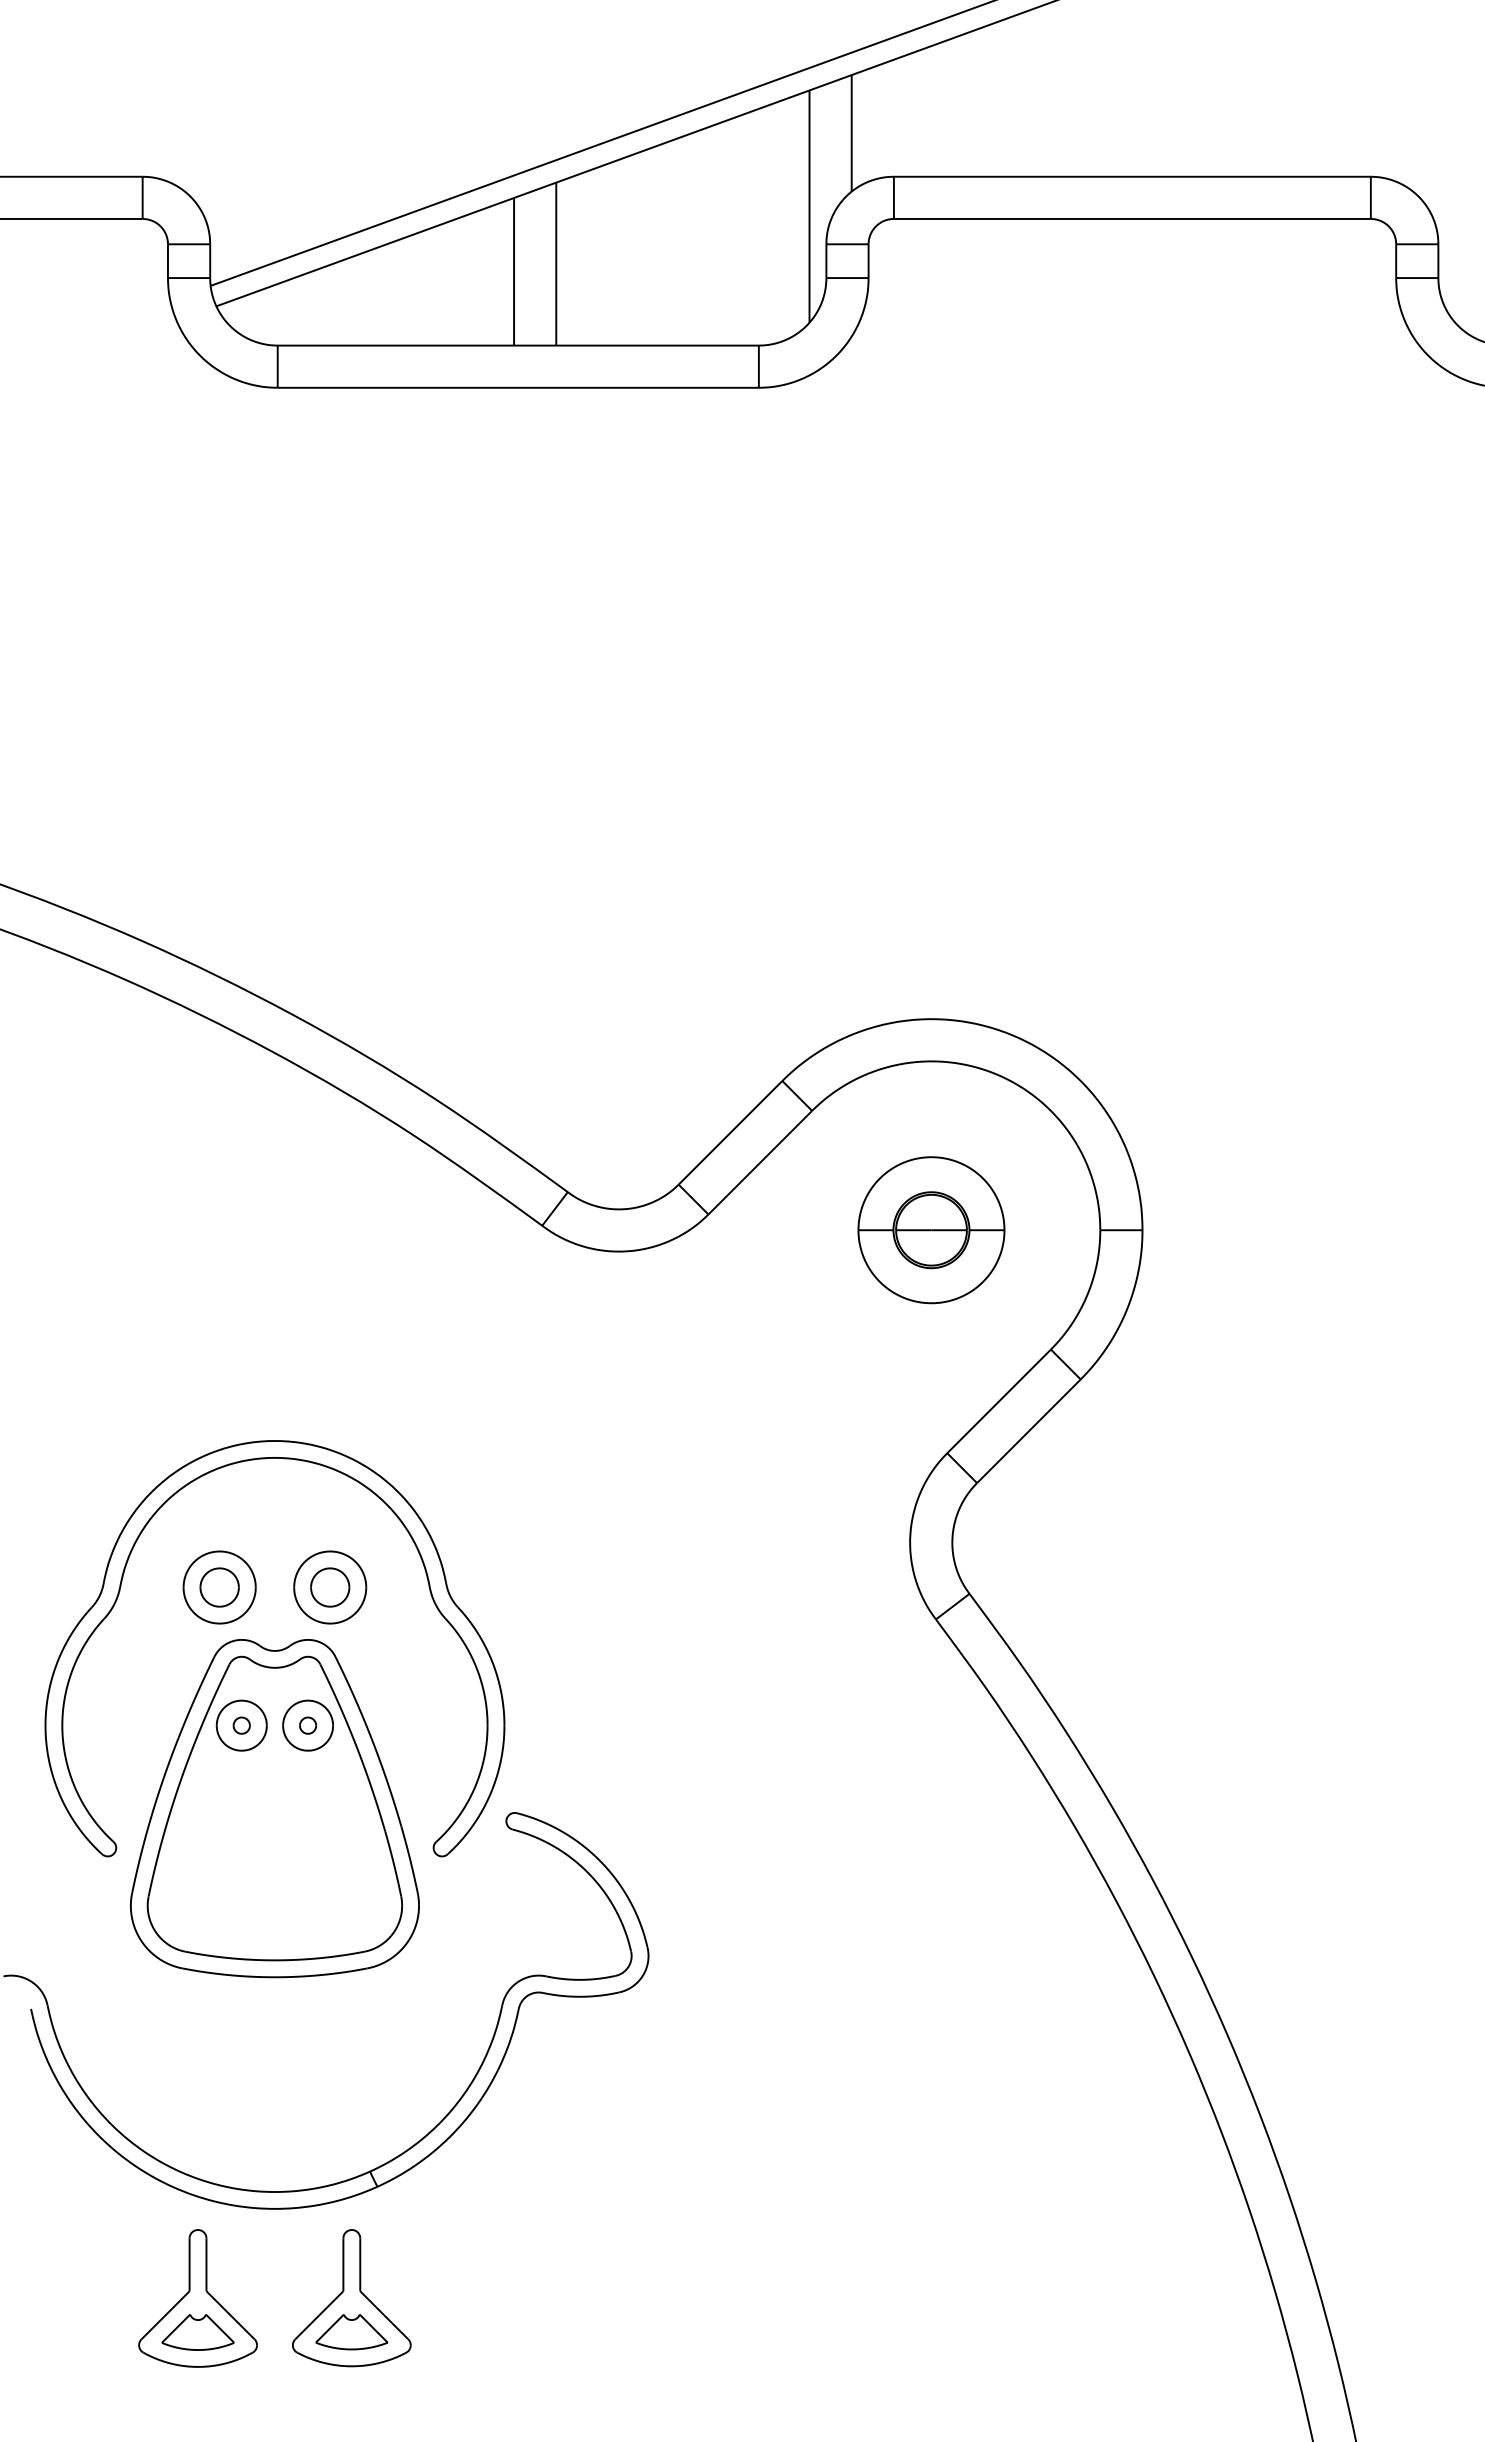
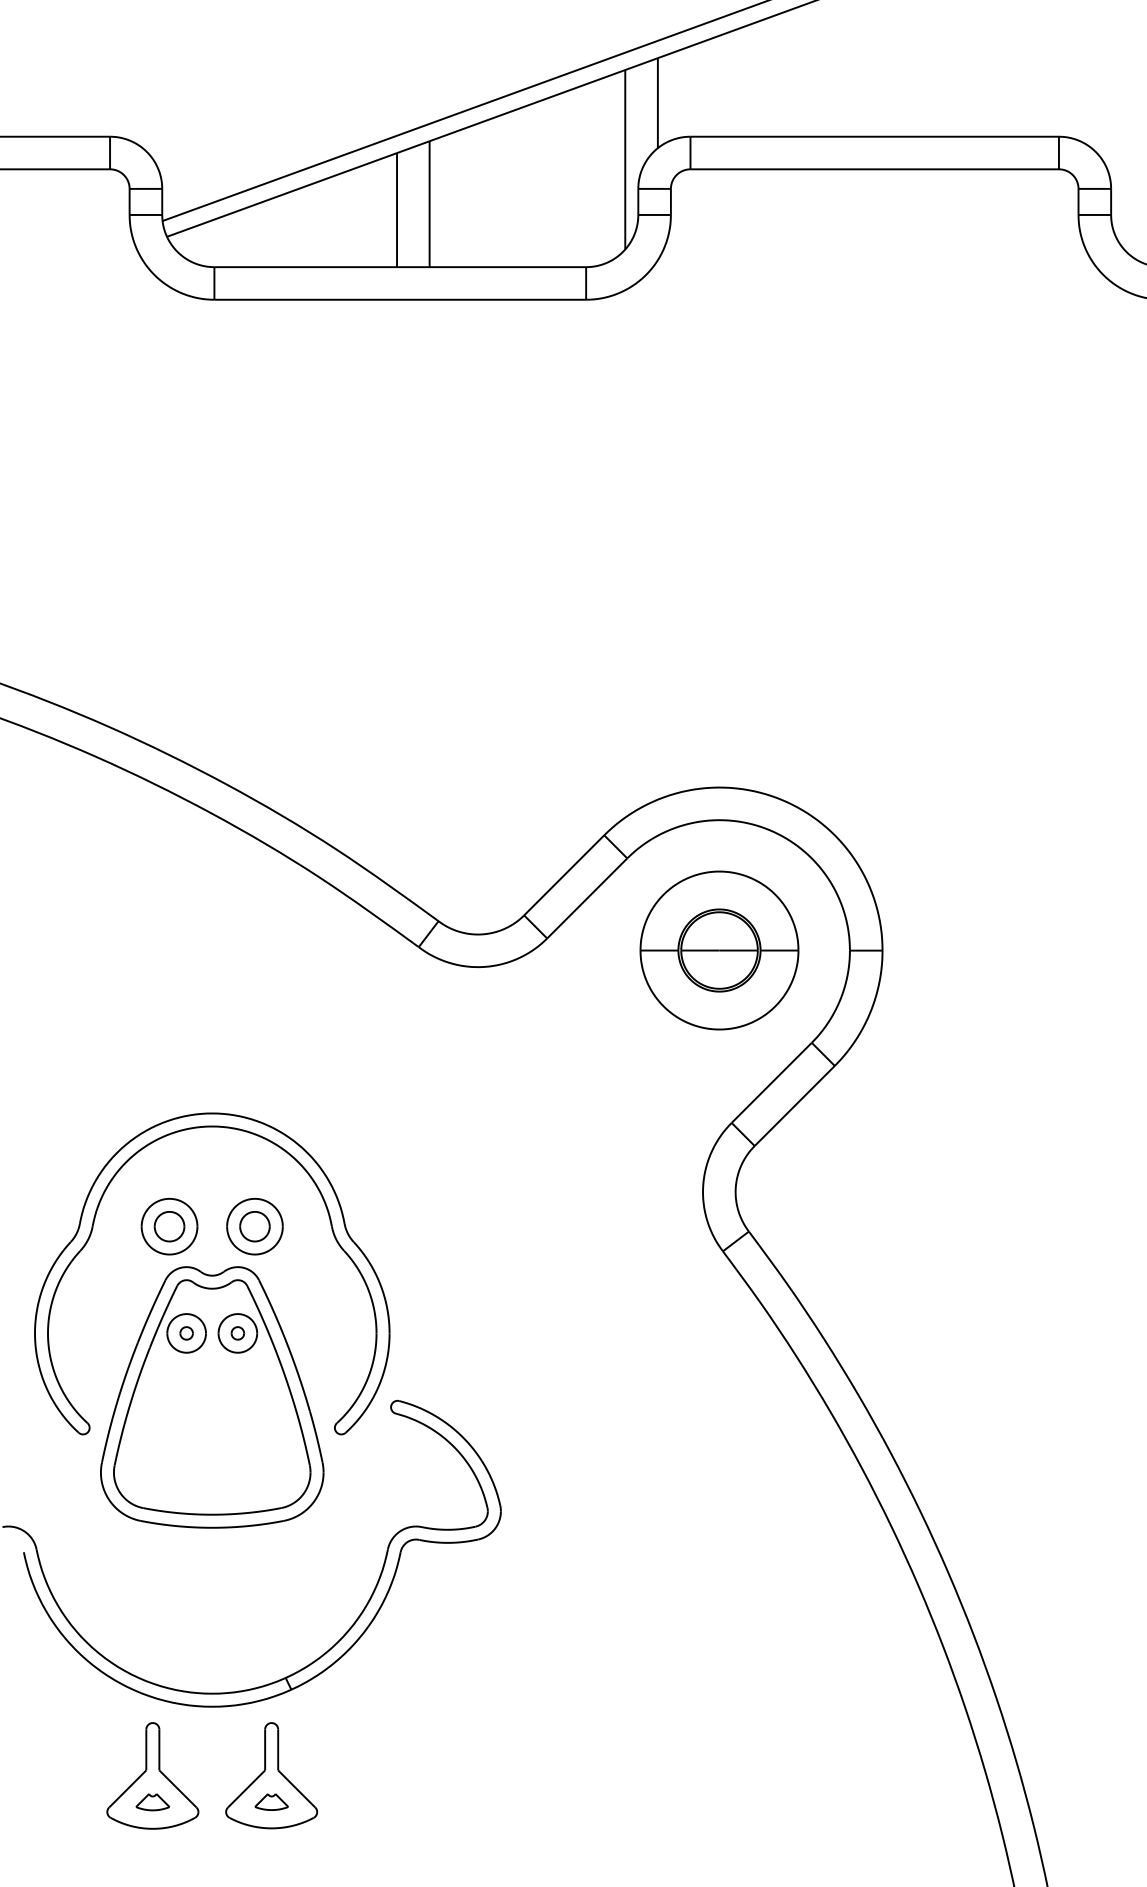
part: (931, 1230) -> (719, 950), size x1.4
part: (197, 2332) -> (152, 1802), size x0.6
part: (351, 2332) -> (271, 1802), size x0.6

